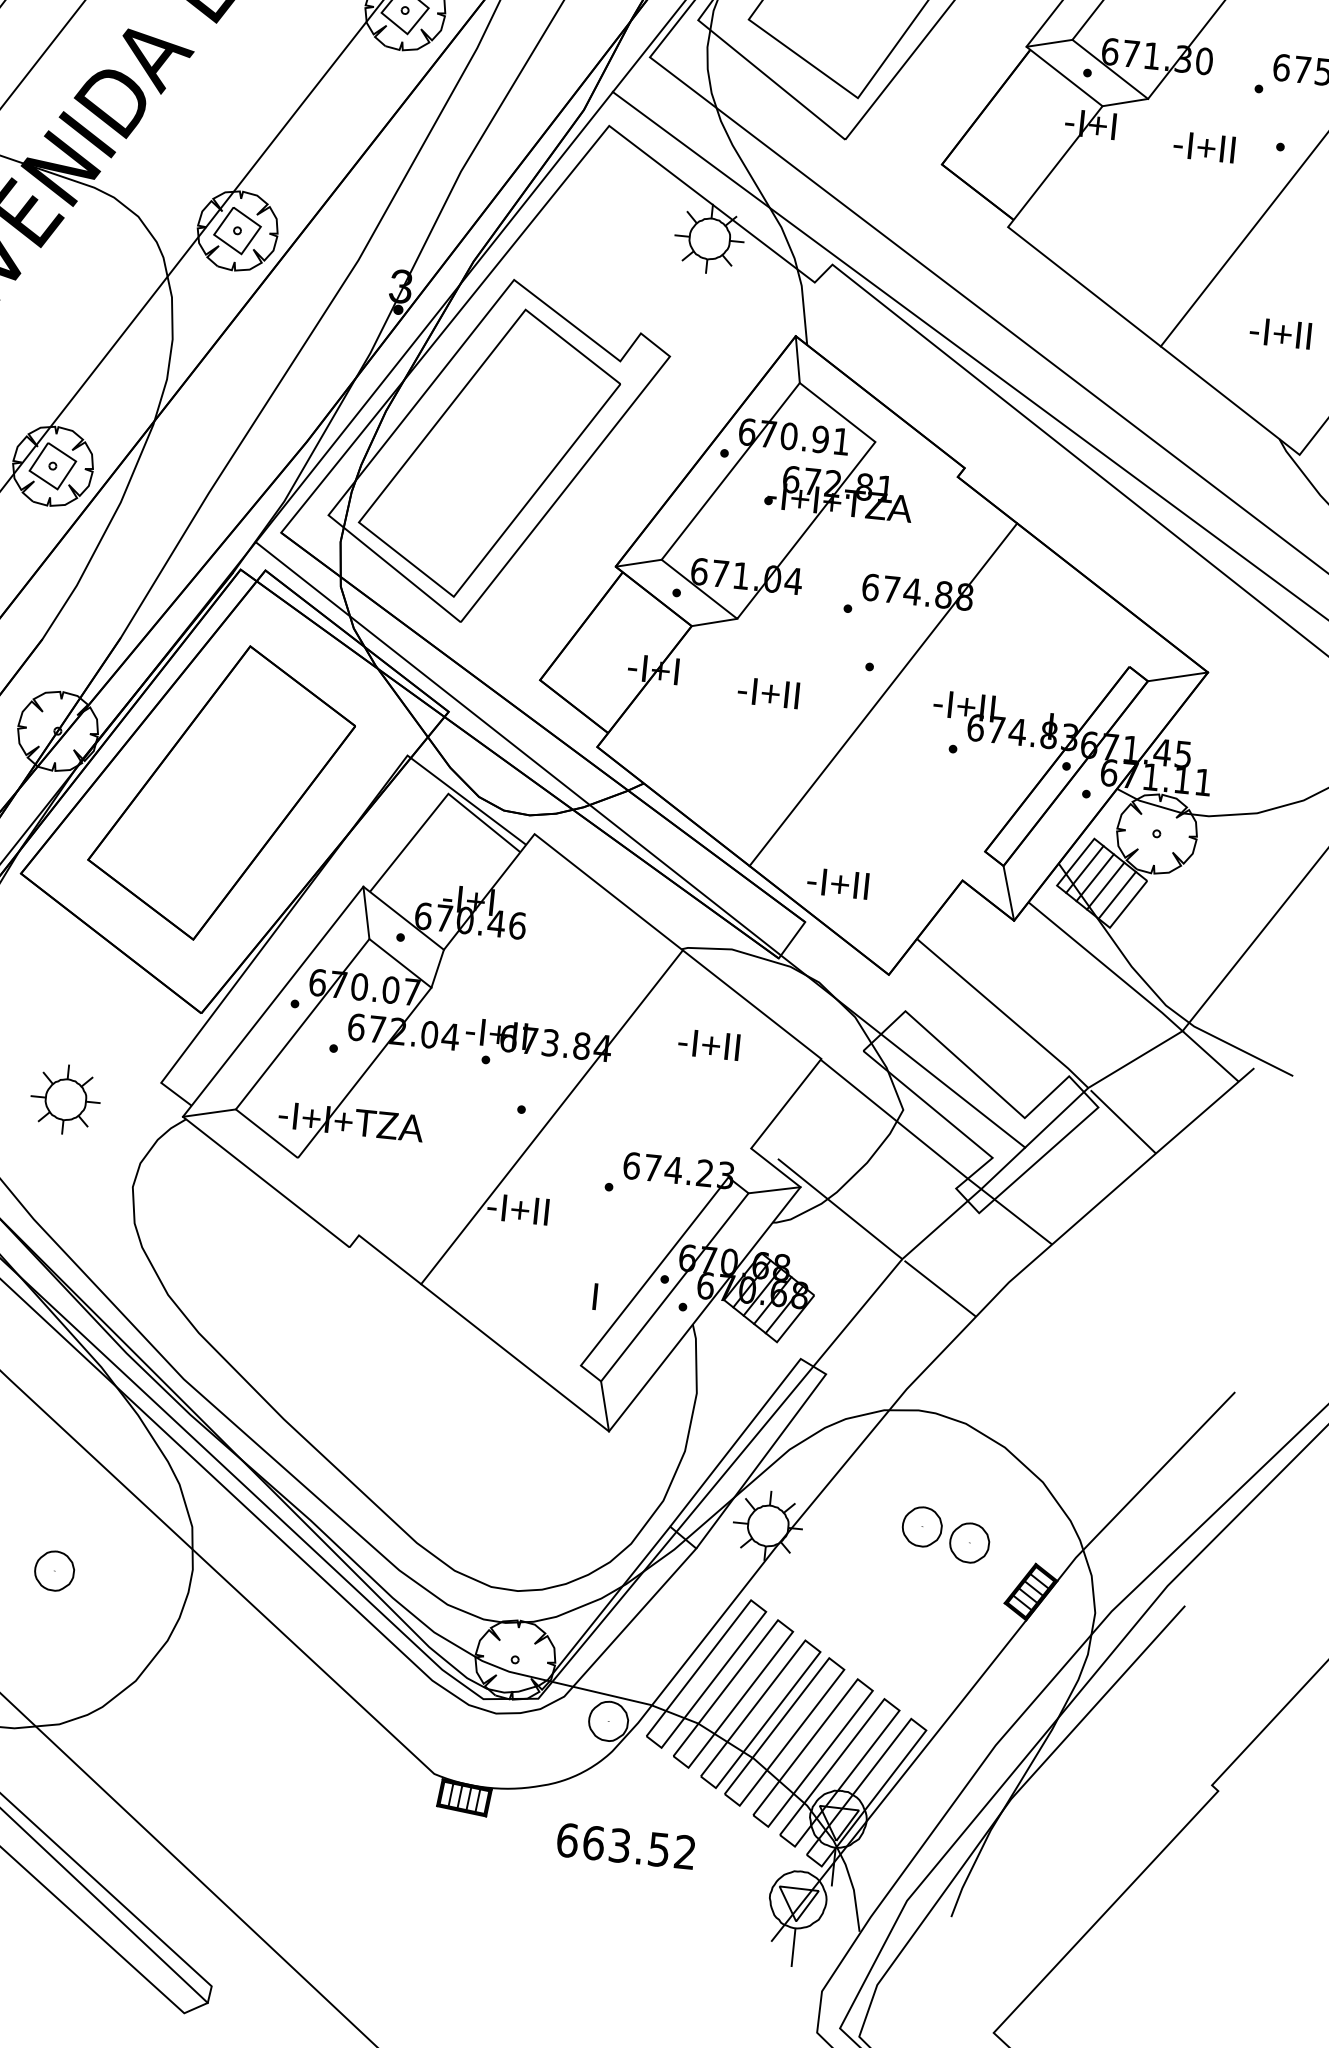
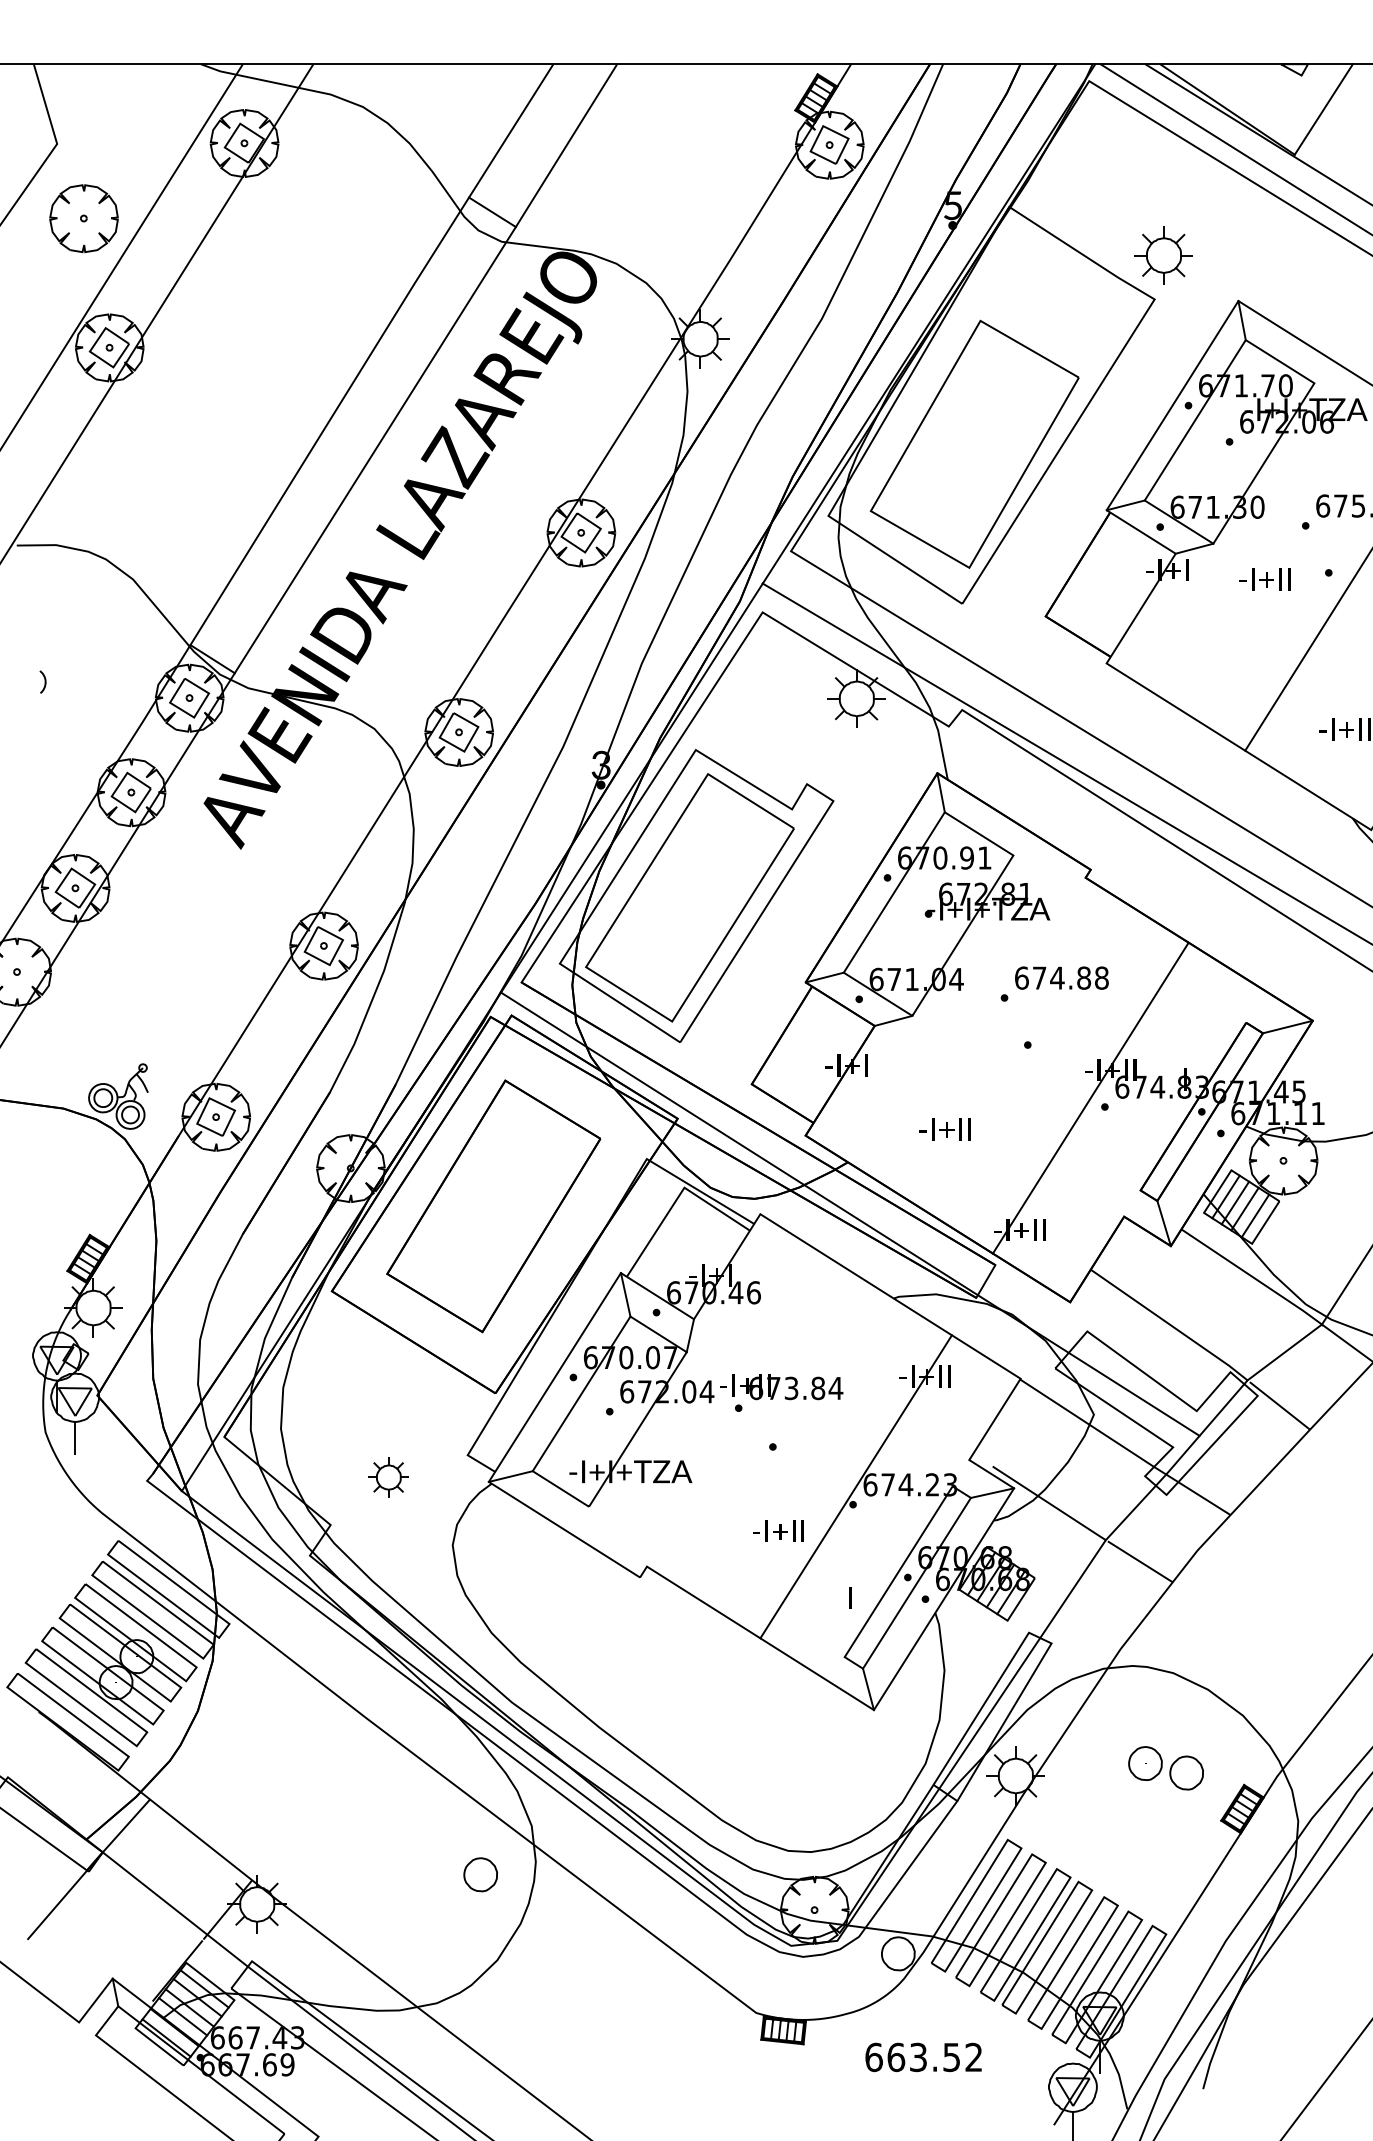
text: (767, 692) -> (944, 1129), moved
line: (883, 693) -> (1090, 1097), moved
part: (65, 1099) -> (388, 1477), size x0.7
line: (551, 1116) -> (855, 1486), moved
part: (54, 1570) -> (480, 1874), moved

